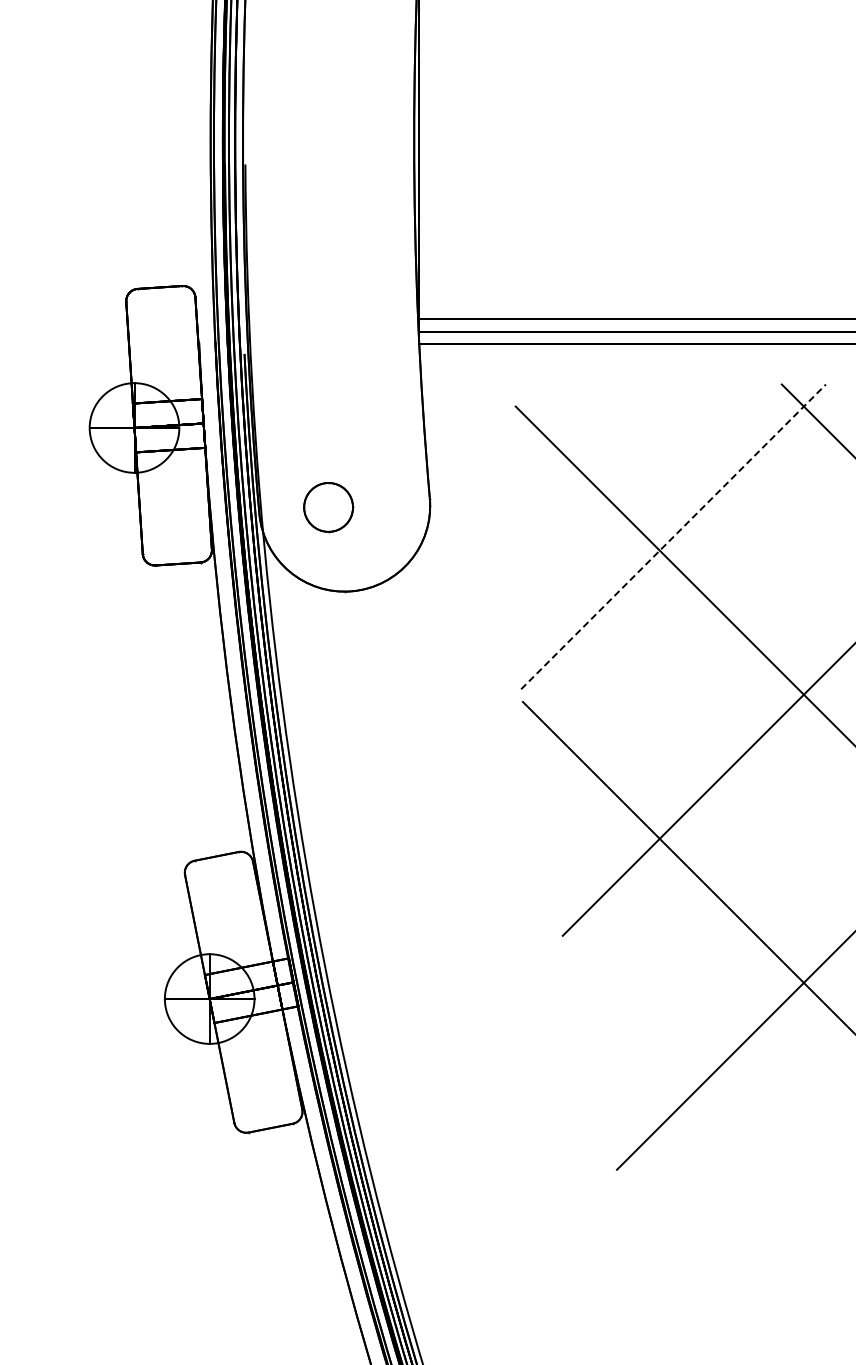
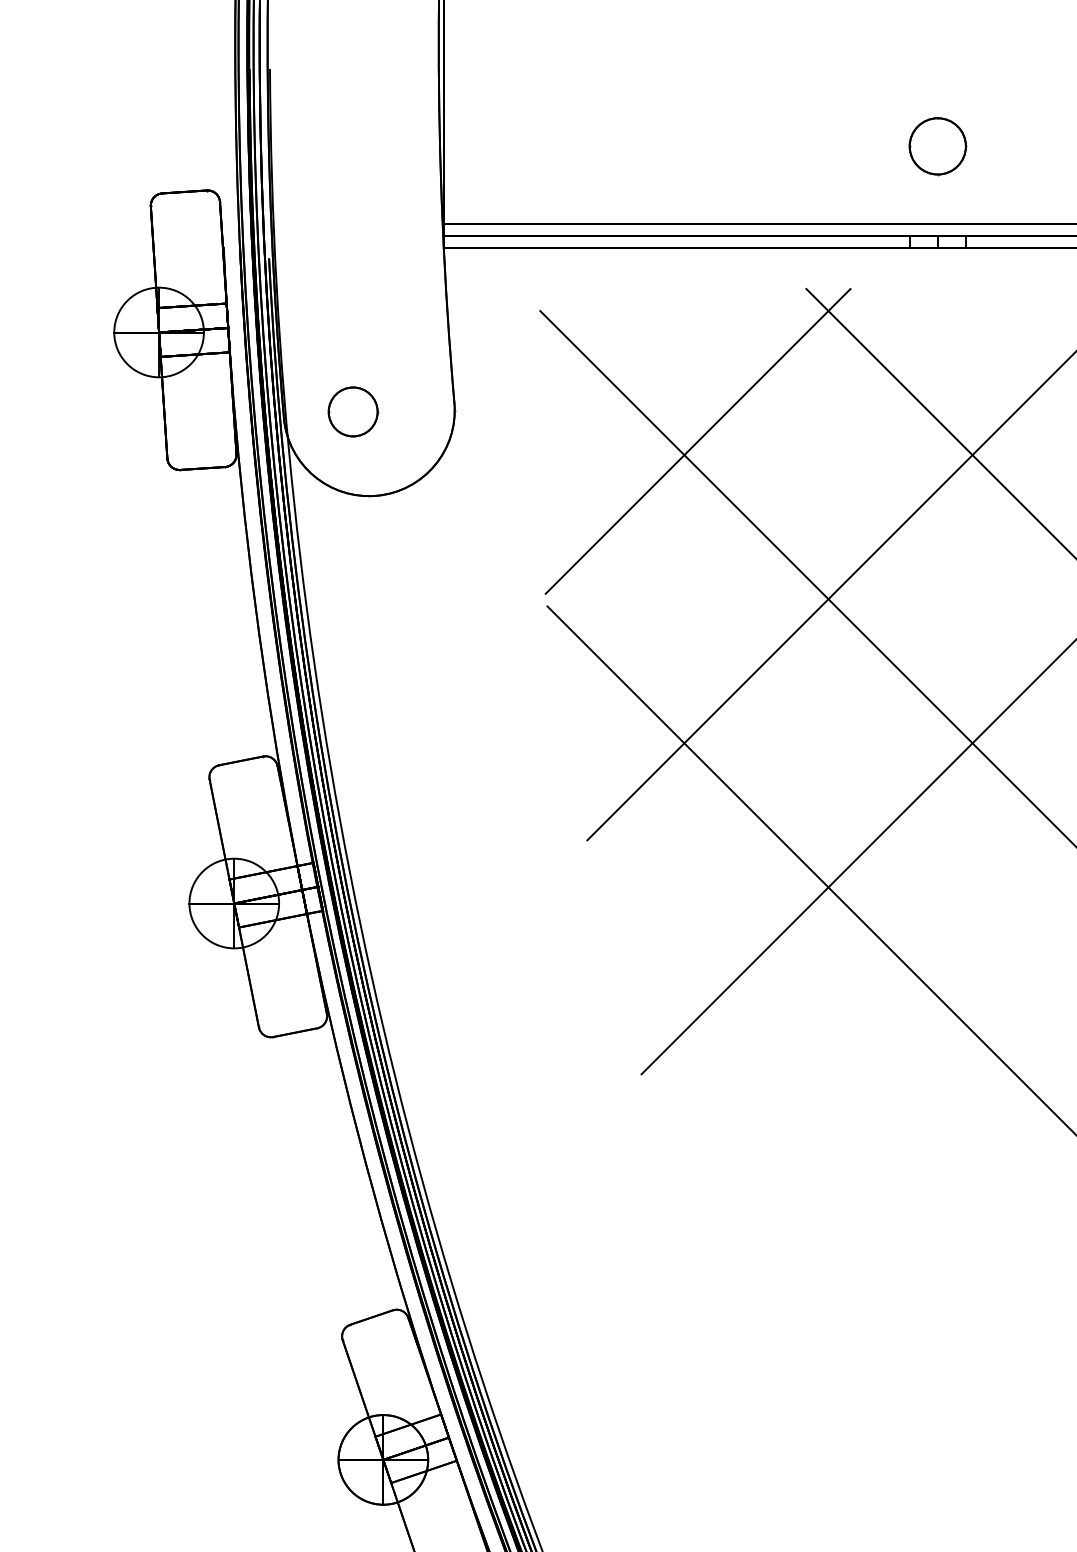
line: (673, 537) -> (698, 441), dashed -> solid

